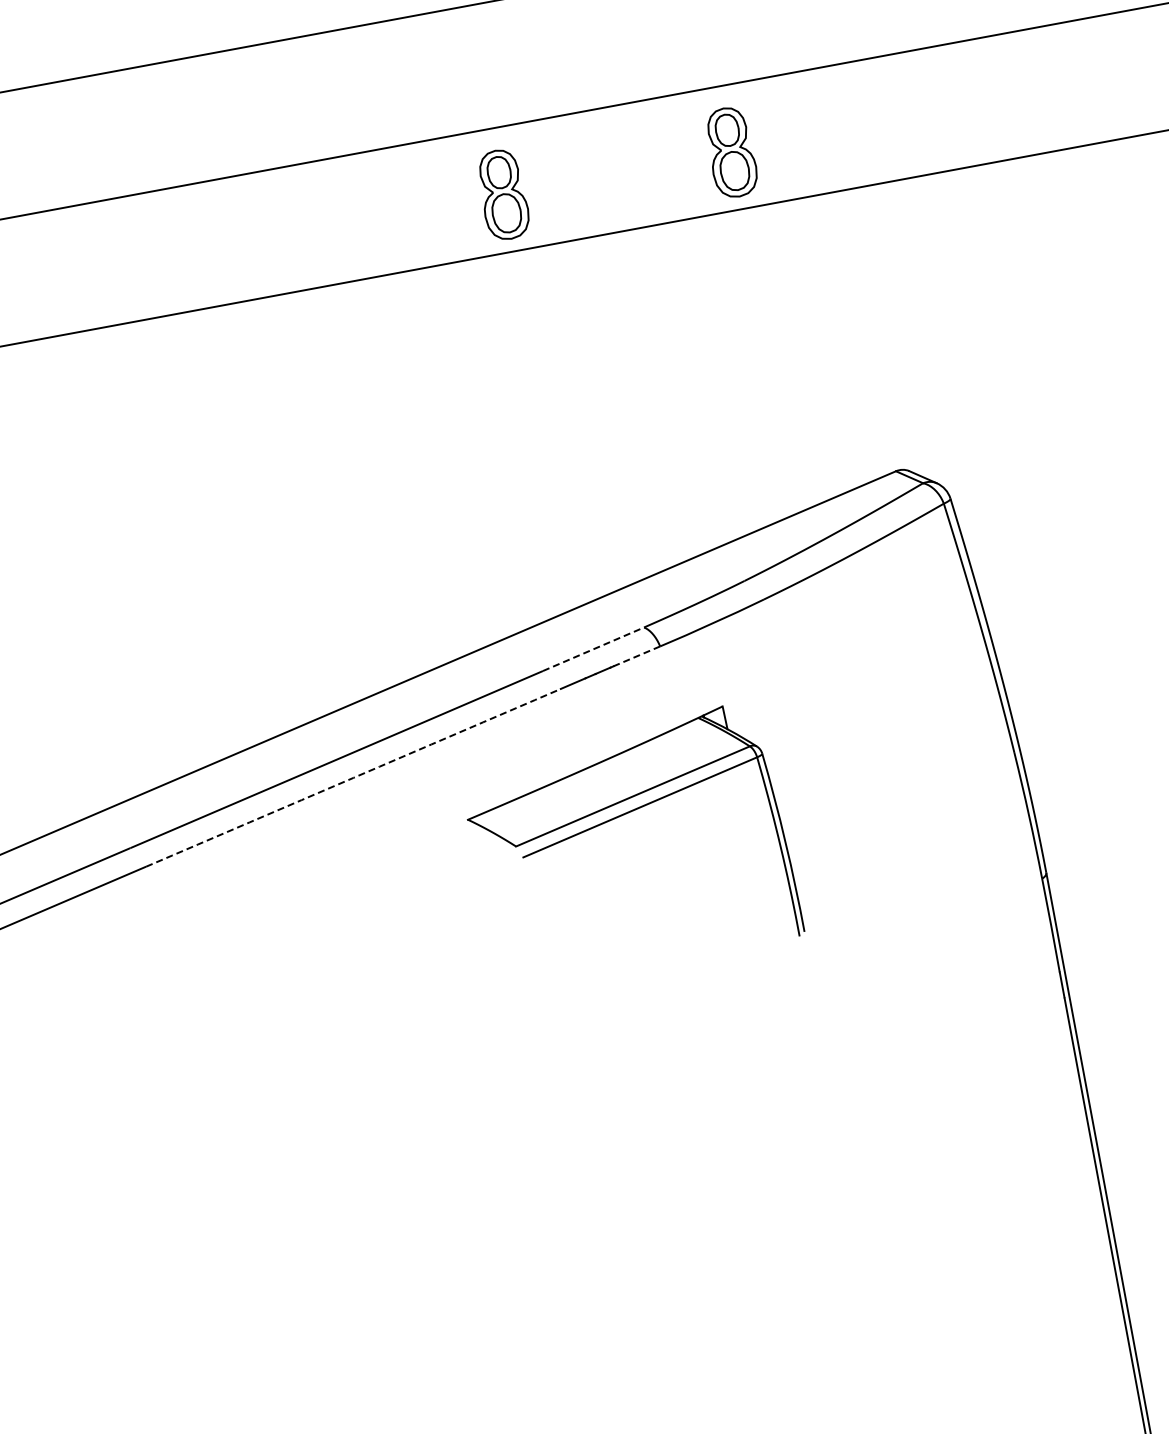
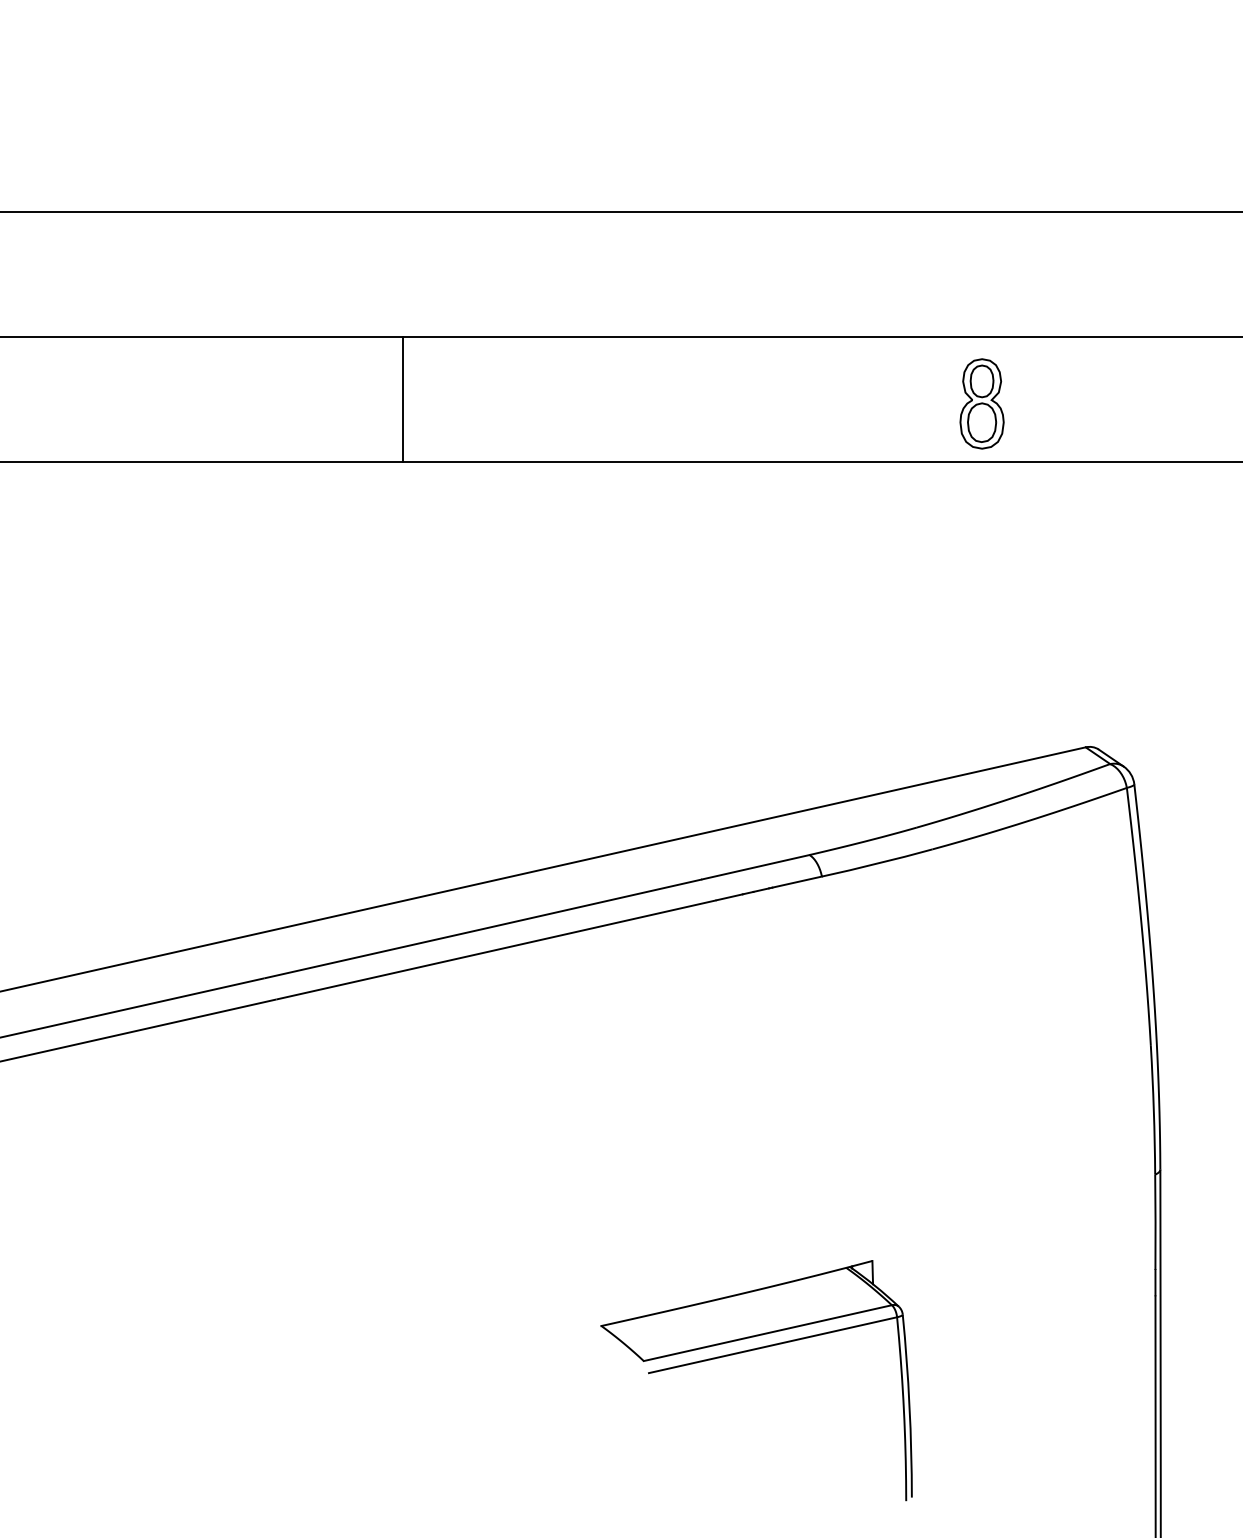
part: (502, 194) -> (749, 403), removed
line: (161, 252) -> (403, 398), added
line: (594, 649) -> (756, 867), dashed -> solid
line: (636, 656) -> (796, 882), dashed -> solid
arc: (353, 777) -> (496, 949), dashed -> solid
part: (619, 817) -> (750, 1351), moved

